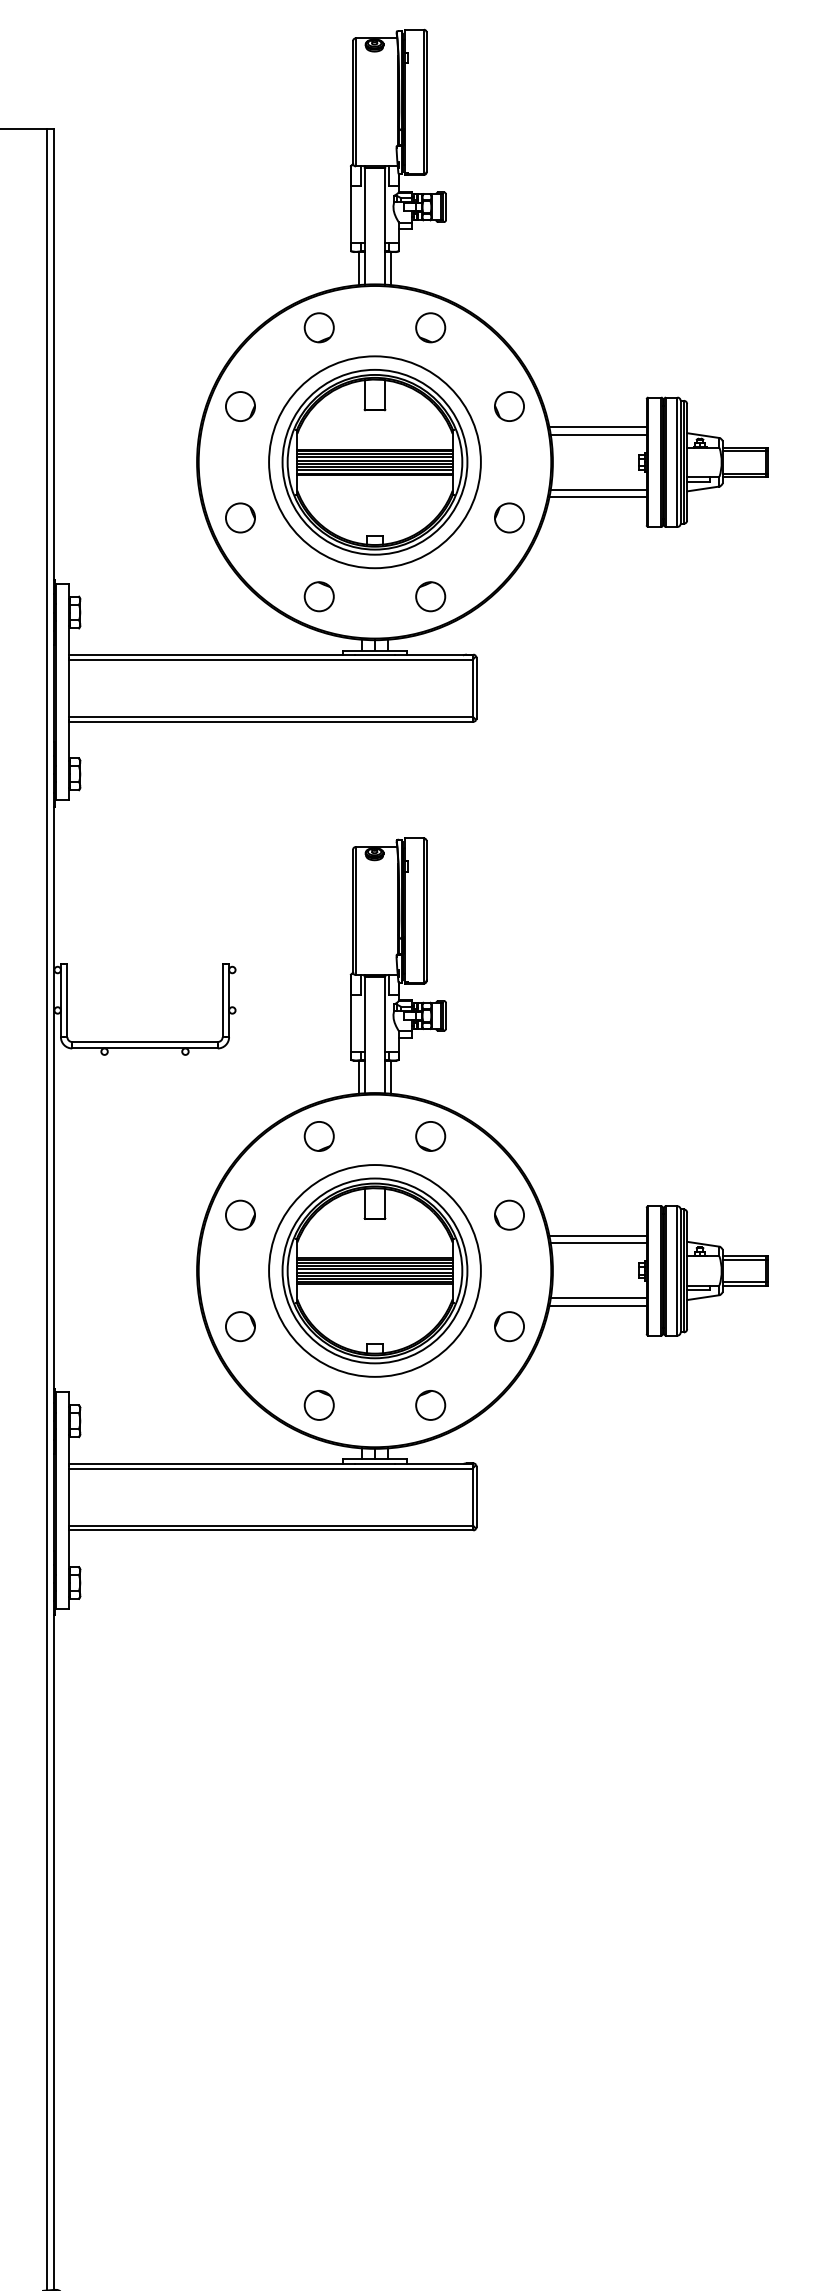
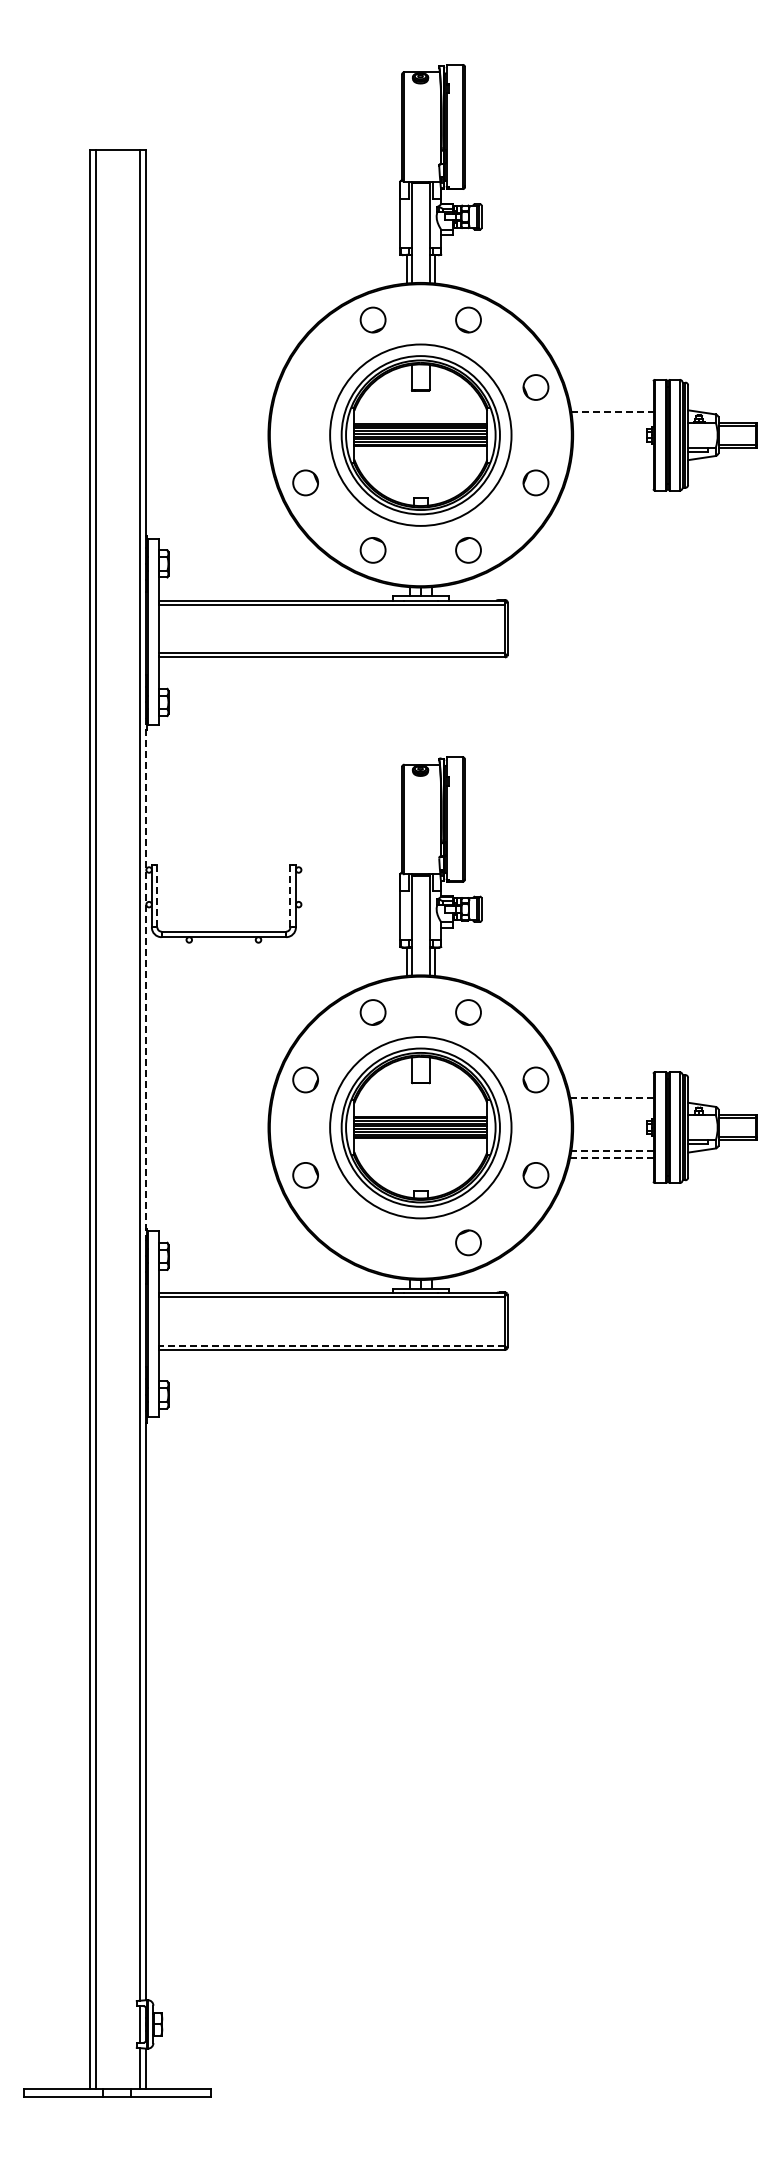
circle: (240, 406) -> (305, 387), removed
line: (597, 427) -> (611, 405), removed
line: (598, 434) -> (612, 411), solid -> dashed
line: (598, 489) -> (612, 458), removed
line: (597, 497) -> (611, 465), removed
line: (67, 999) -> (157, 895), solid -> dashed
line: (222, 1000) -> (290, 896), solid -> dashed
line: (54, 1097) -> (146, 979), solid -> dashed
line: (597, 1235) -> (611, 1097), solid -> dashed
line: (598, 1243) -> (612, 1104), removed
line: (597, 1298) -> (611, 1151), solid -> dashed
line: (597, 1305) -> (611, 1157), solid -> dashed
part: (318, 1405) -> (372, 1242), removed
line: (270, 1525) -> (331, 1345), solid -> dashed

